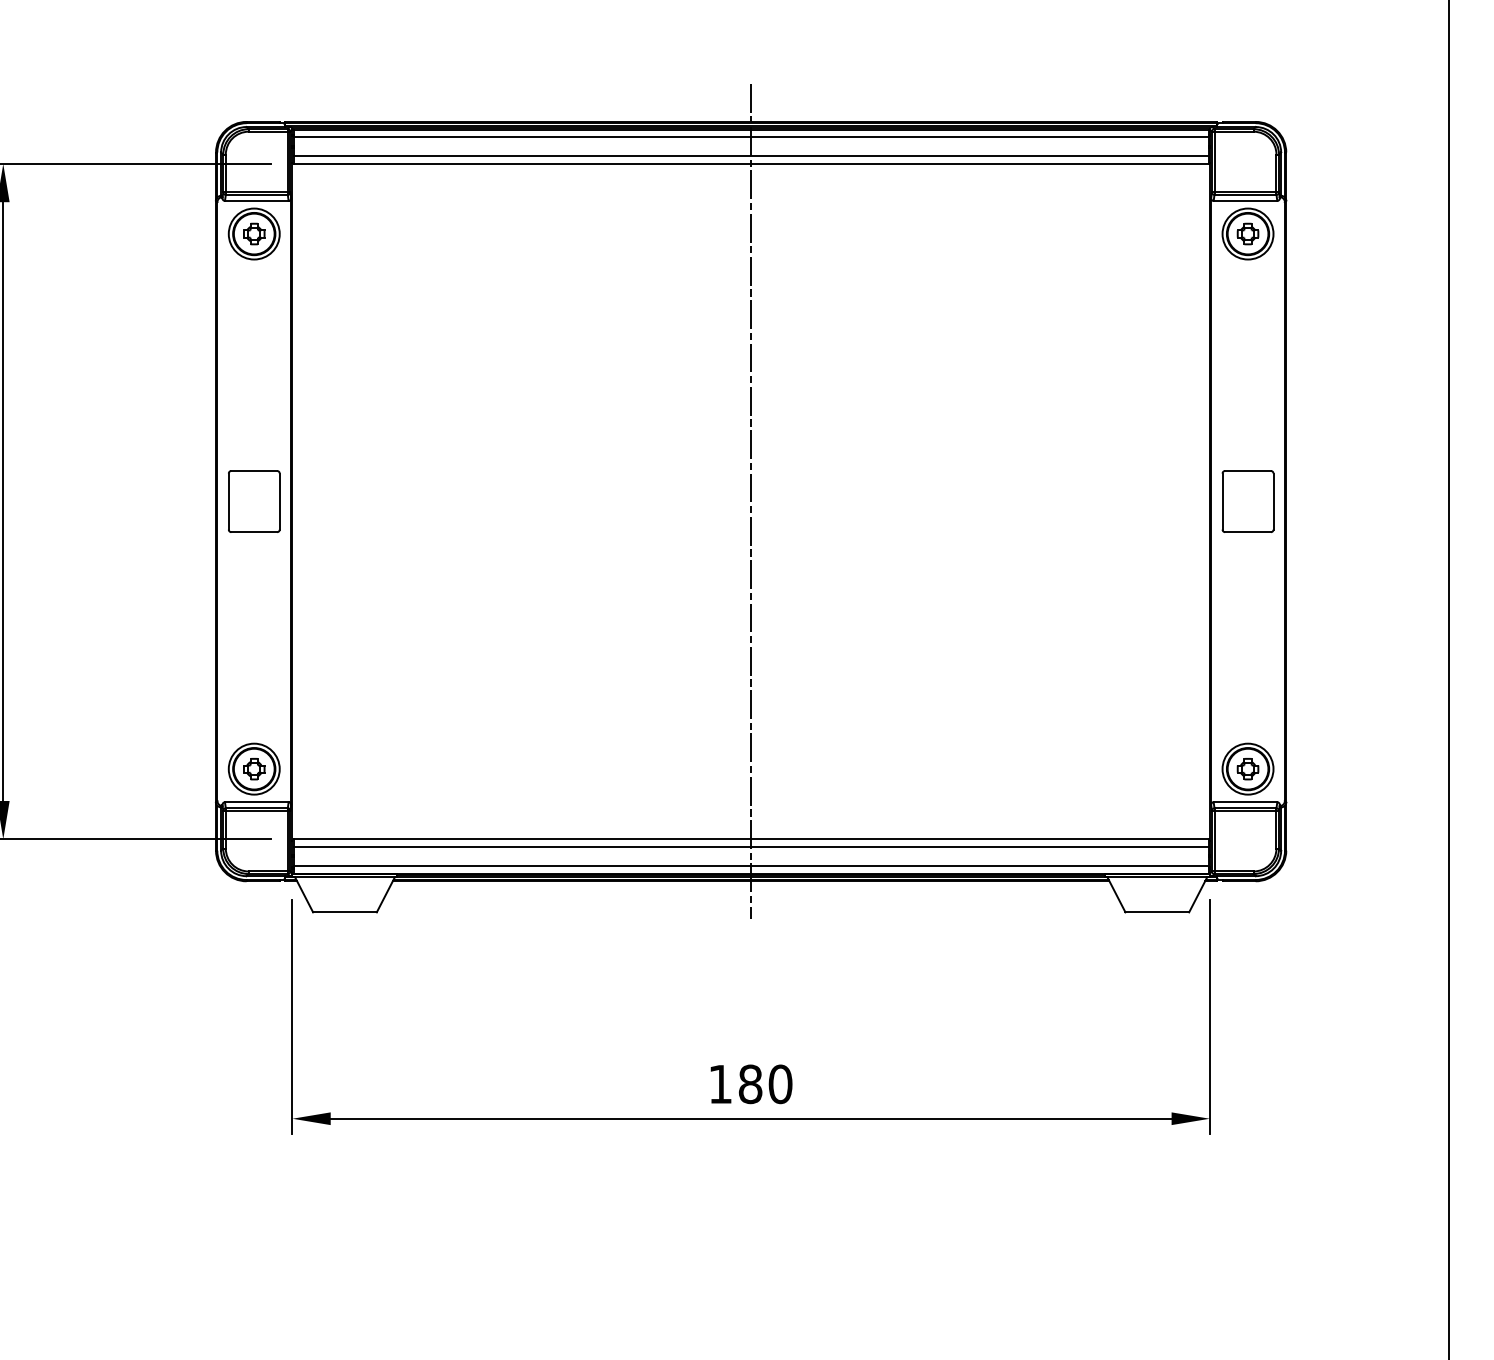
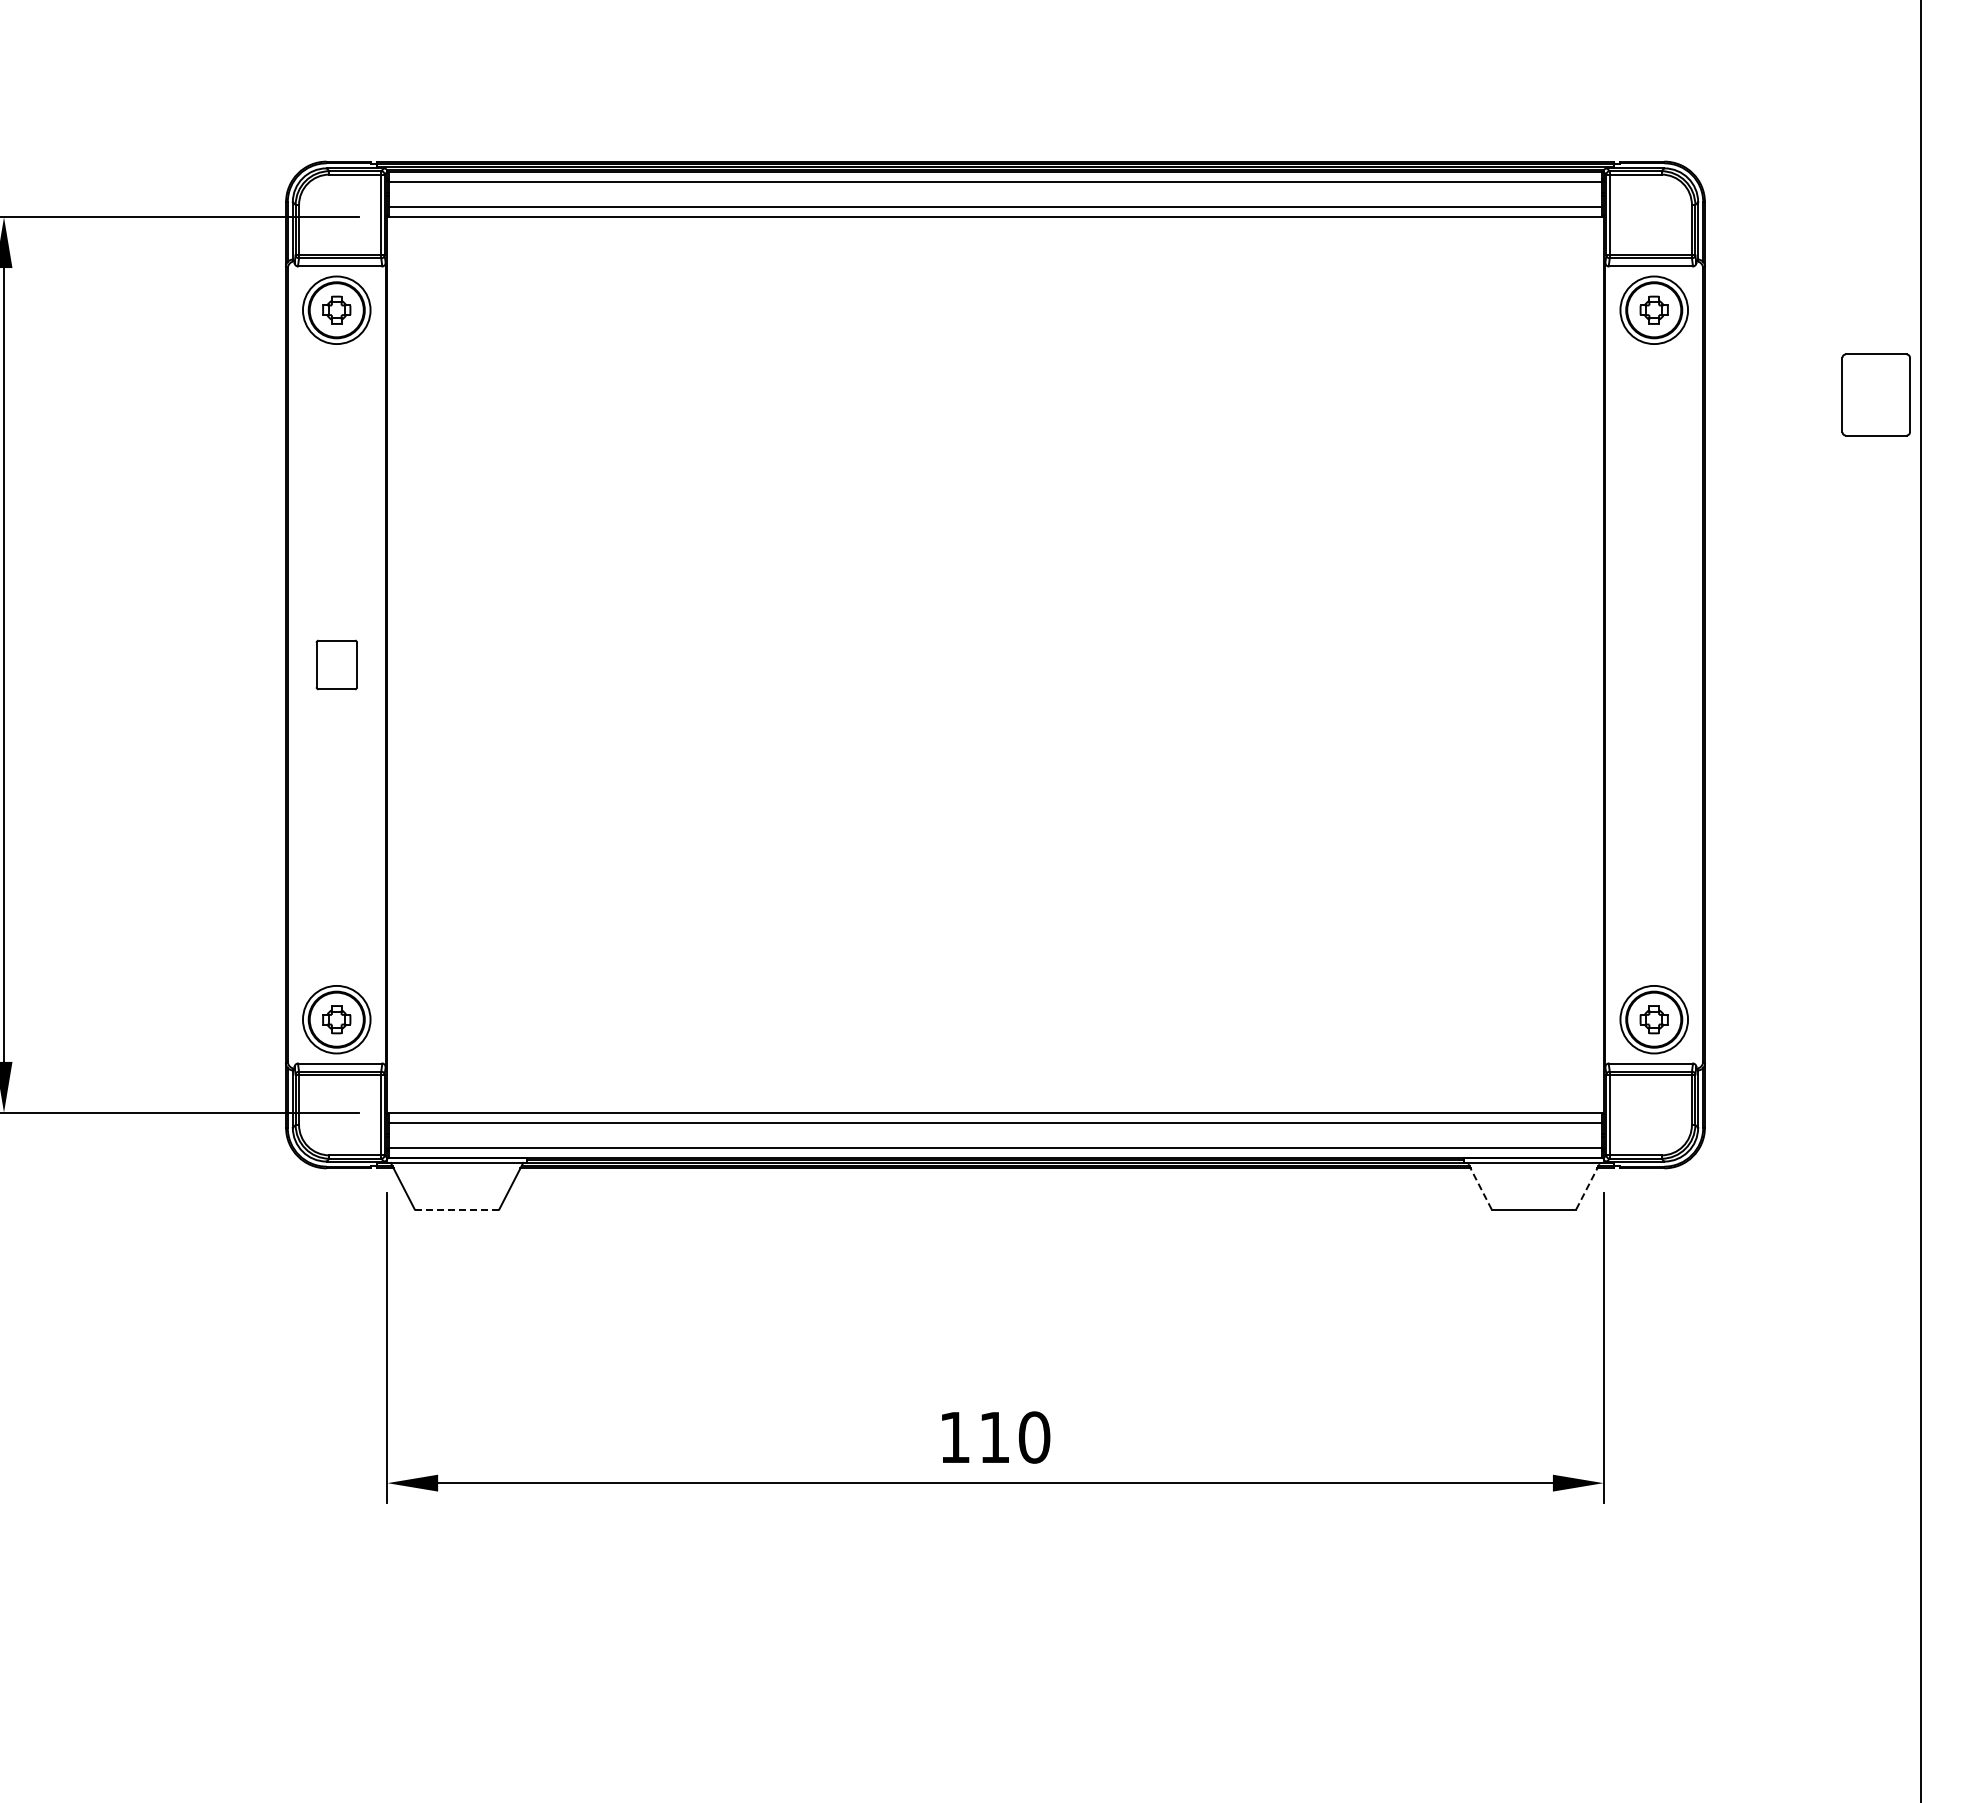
part: (254, 501) -> (336, 664), size x0.6
line: (751, 501) -> (995, 664), removed
part: (1247, 501) -> (1875, 394), moved
line: (1116, 894) -> (1479, 1185), solid -> dashed
line: (1198, 894) -> (1588, 1185), solid -> dashed
line: (345, 912) -> (457, 1209), solid -> dashed
text: (750, 1084) -> (994, 1437), 180 -> 110

